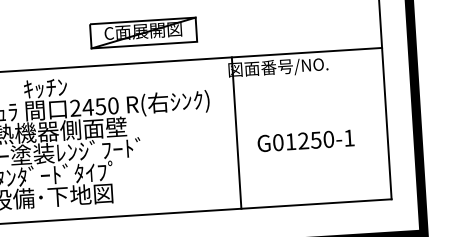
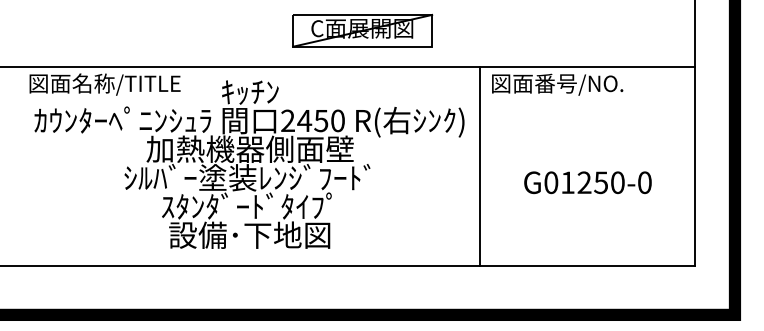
part: (143, 32) -> (362, 30), moved
line: (236, 132) -> (480, 166), moved
text: (349, 137) -> (644, 182), G01250-1 -> G01250-0

